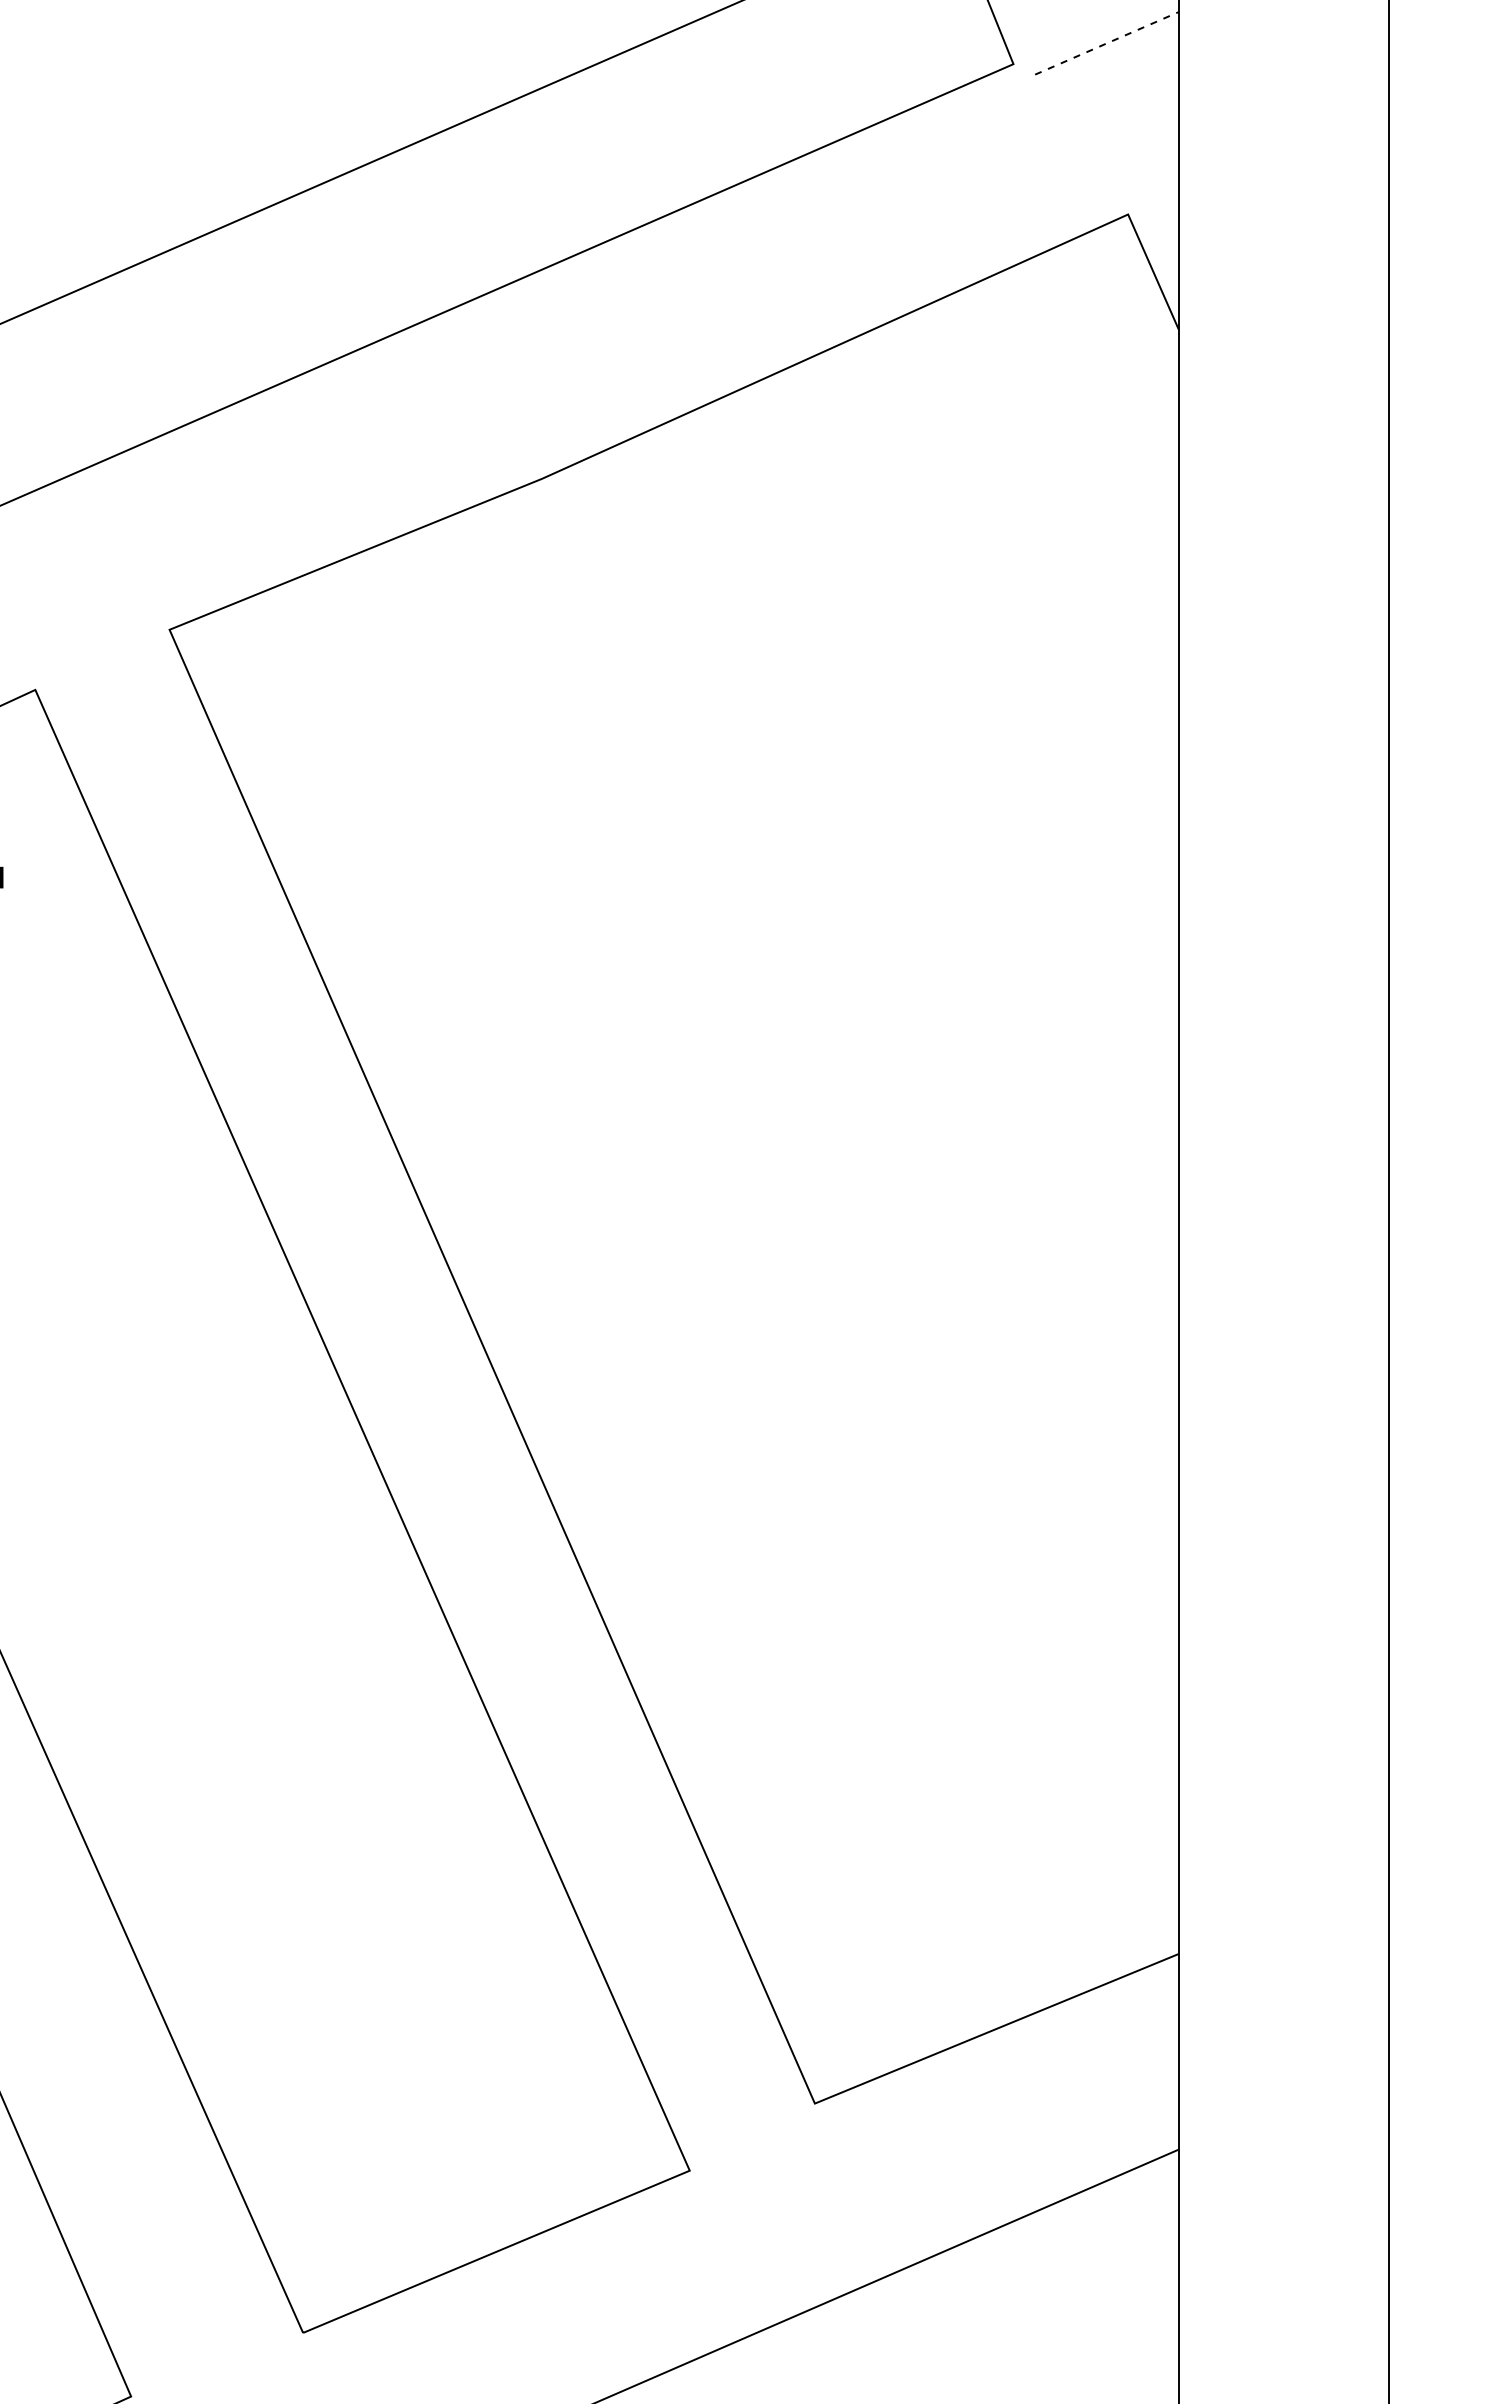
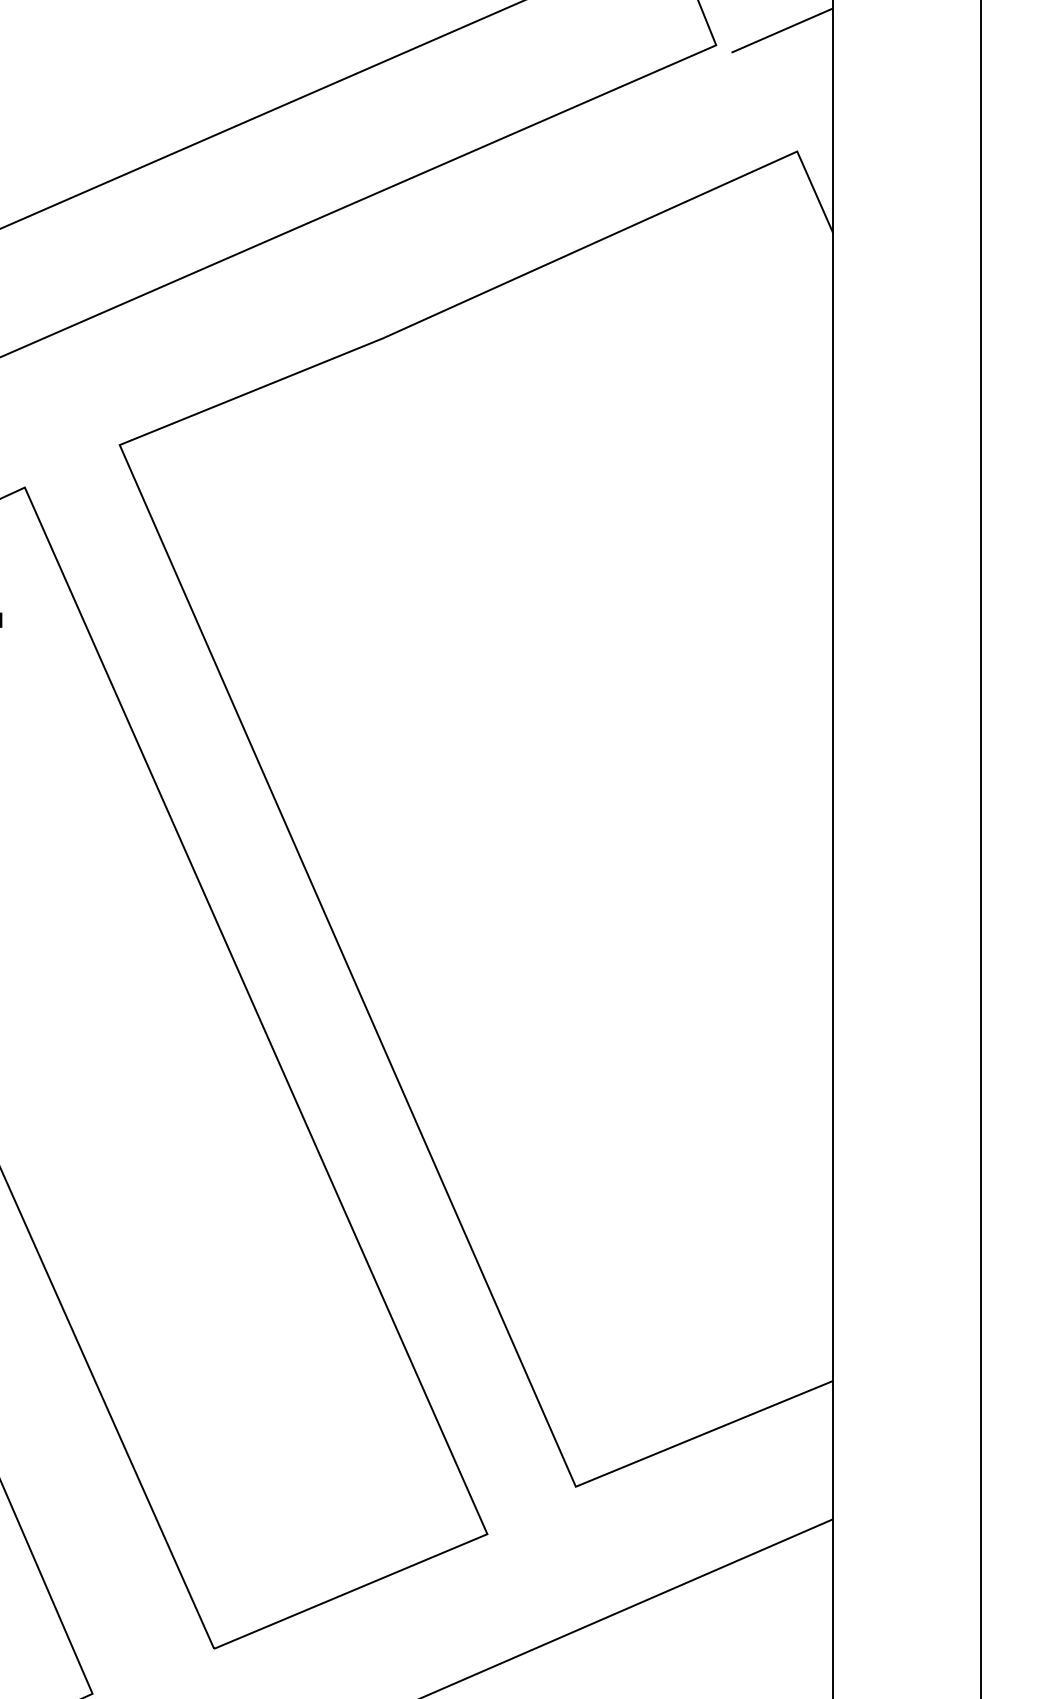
line: (1107, 43) -> (782, 30), dashed -> solid

